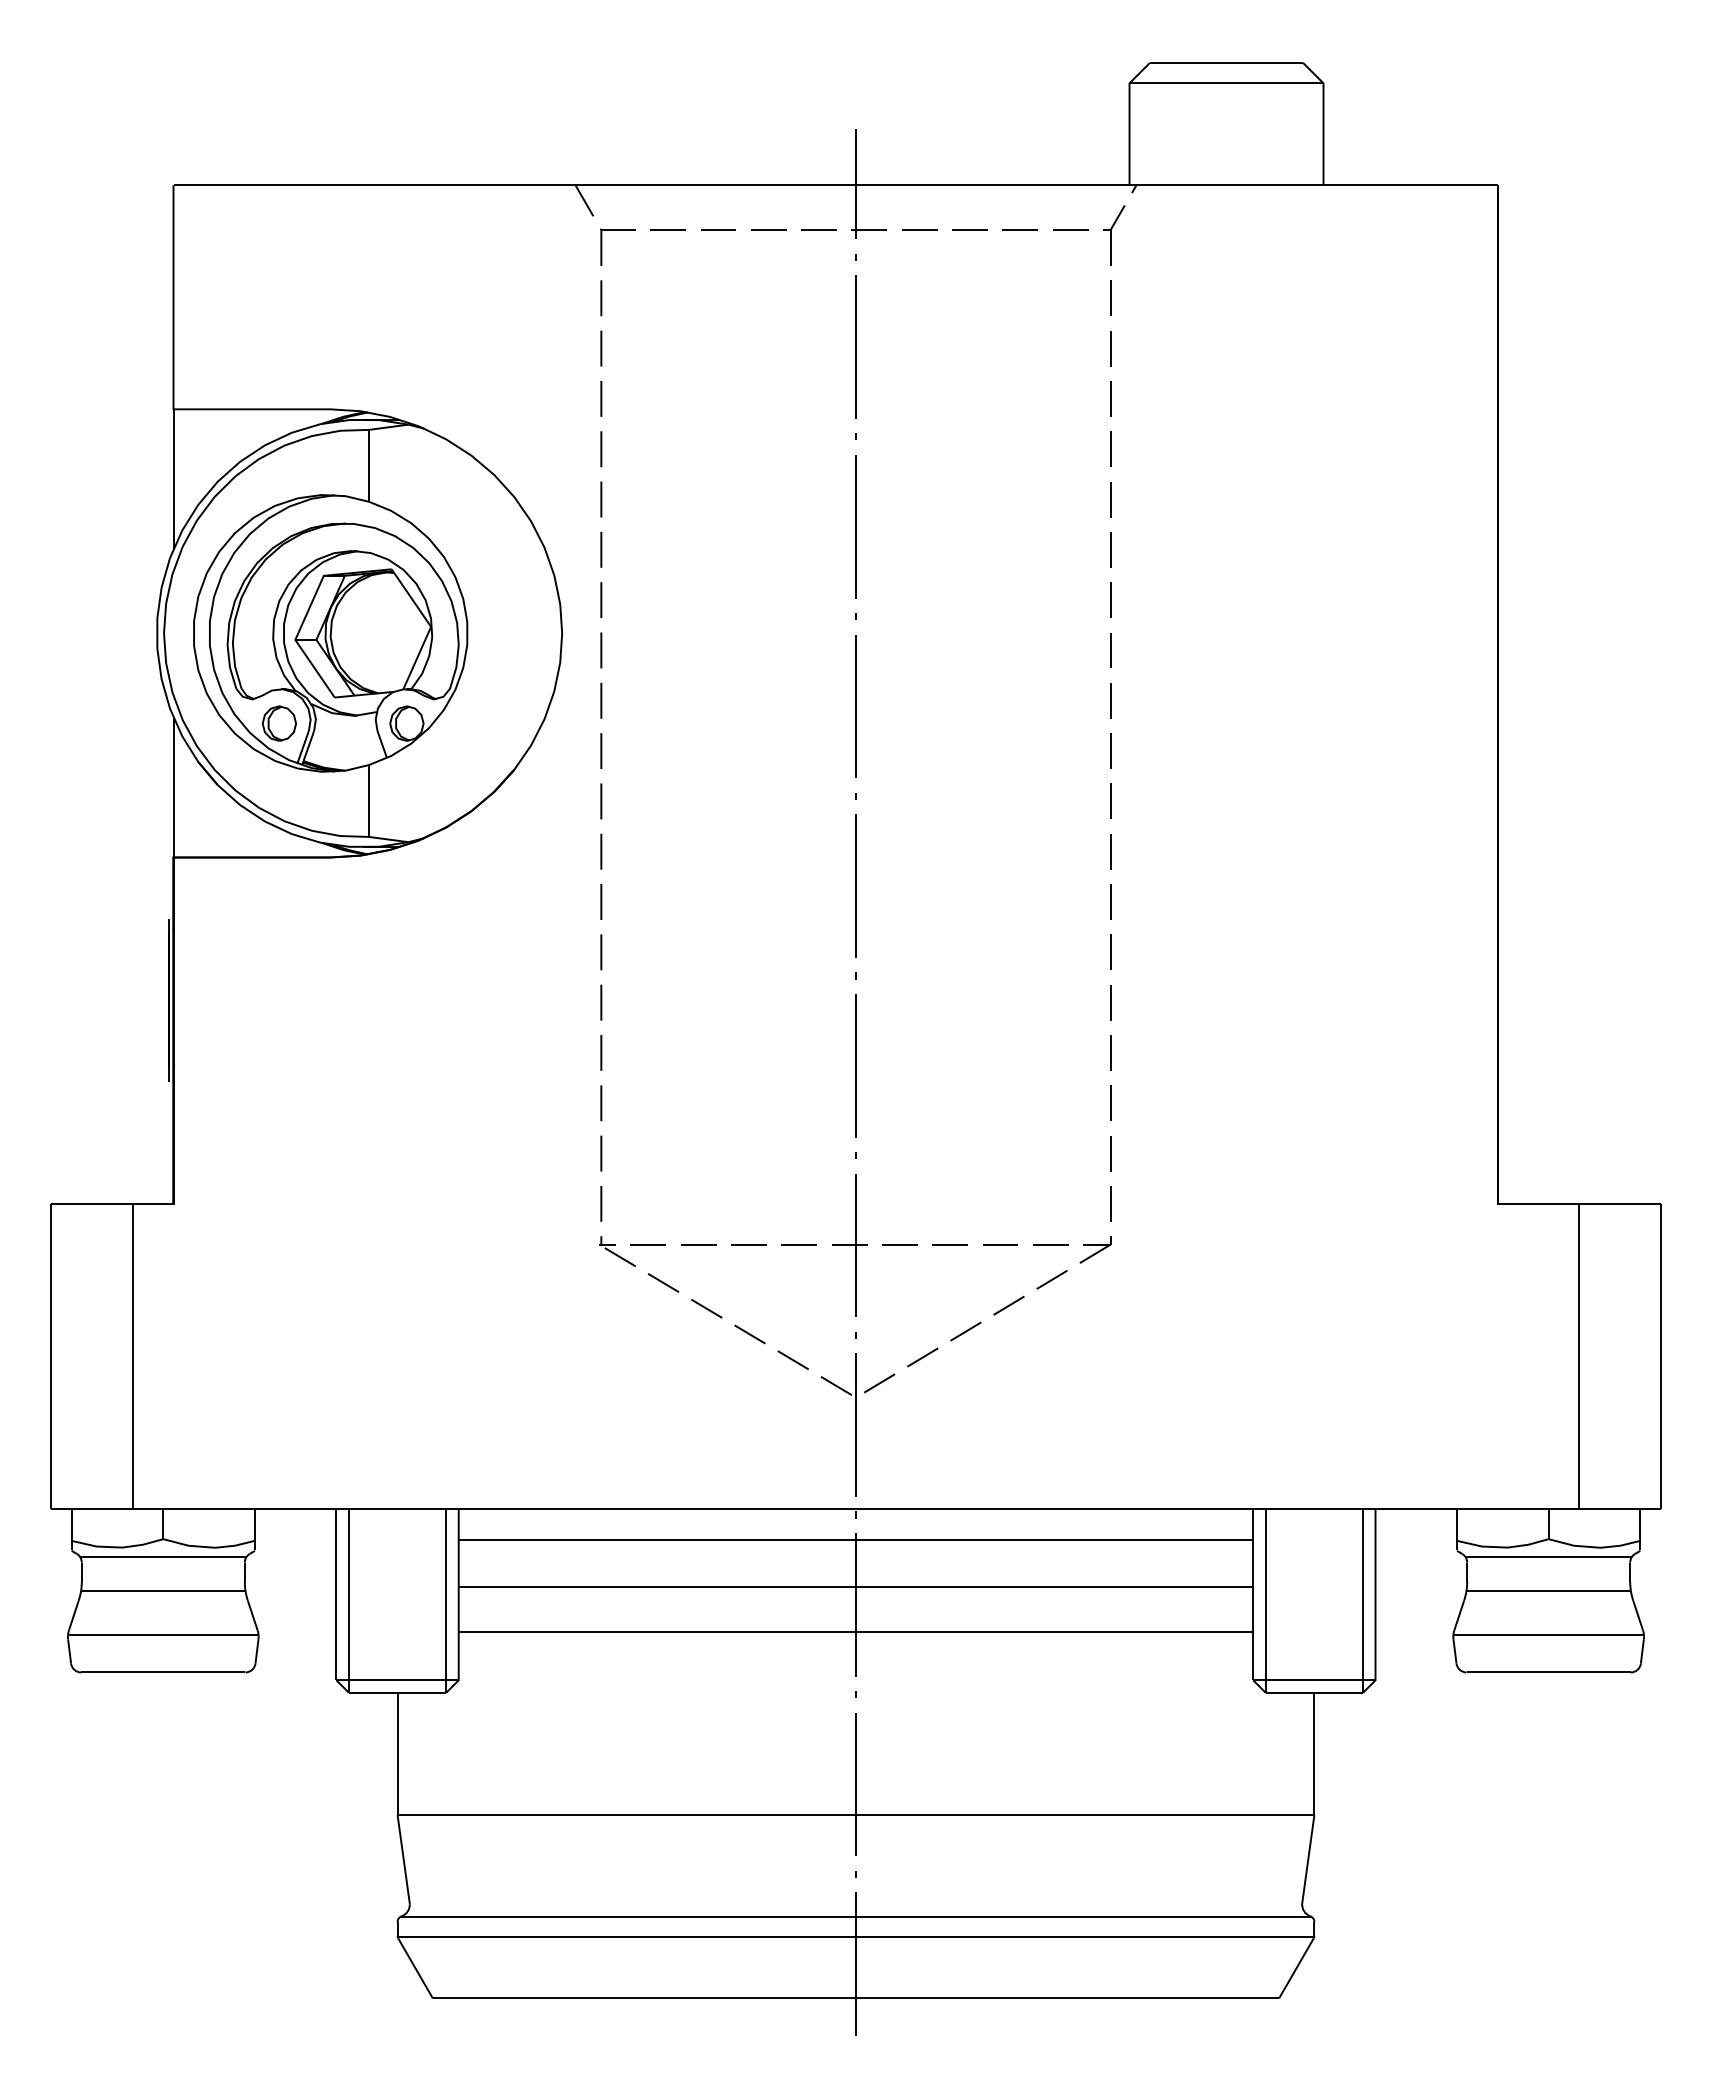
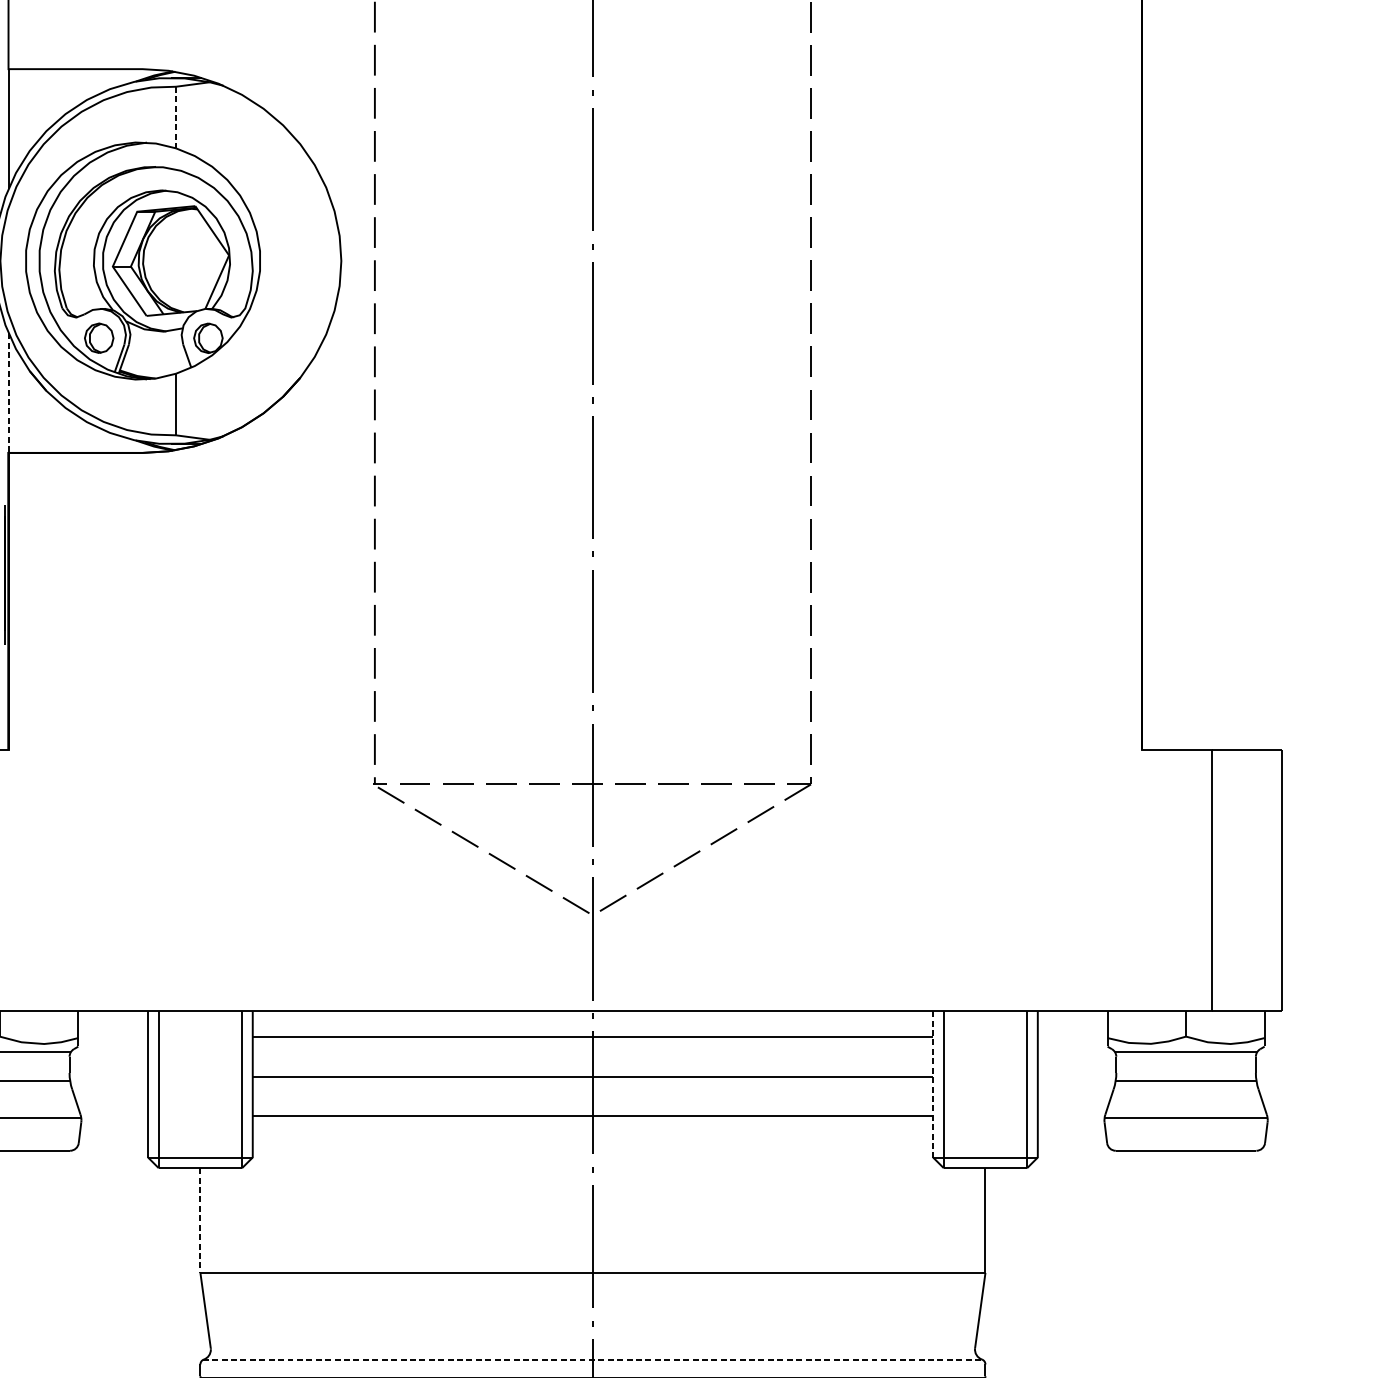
line: (369, 465) -> (176, 117), solid -> dashed
line: (173, 787) -> (8, 392), solid -> dashed
line: (1253, 1595) -> (933, 1084), solid -> dashed
line: (397, 1754) -> (200, 1221), solid -> dashed
line: (856, 1916) -> (593, 1359), solid -> dashed

